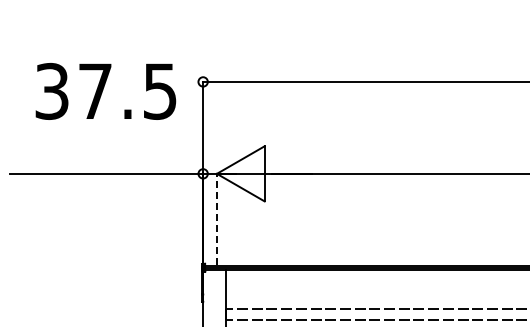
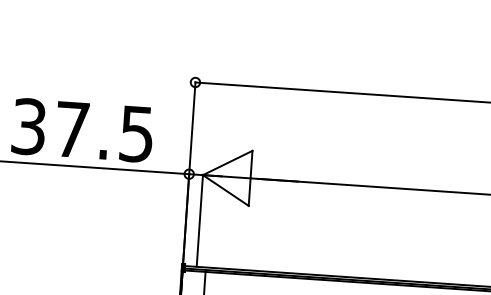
text: (105, 91) -> (82, 130), moved
line: (216, 219) -> (199, 220), dashed -> solid

